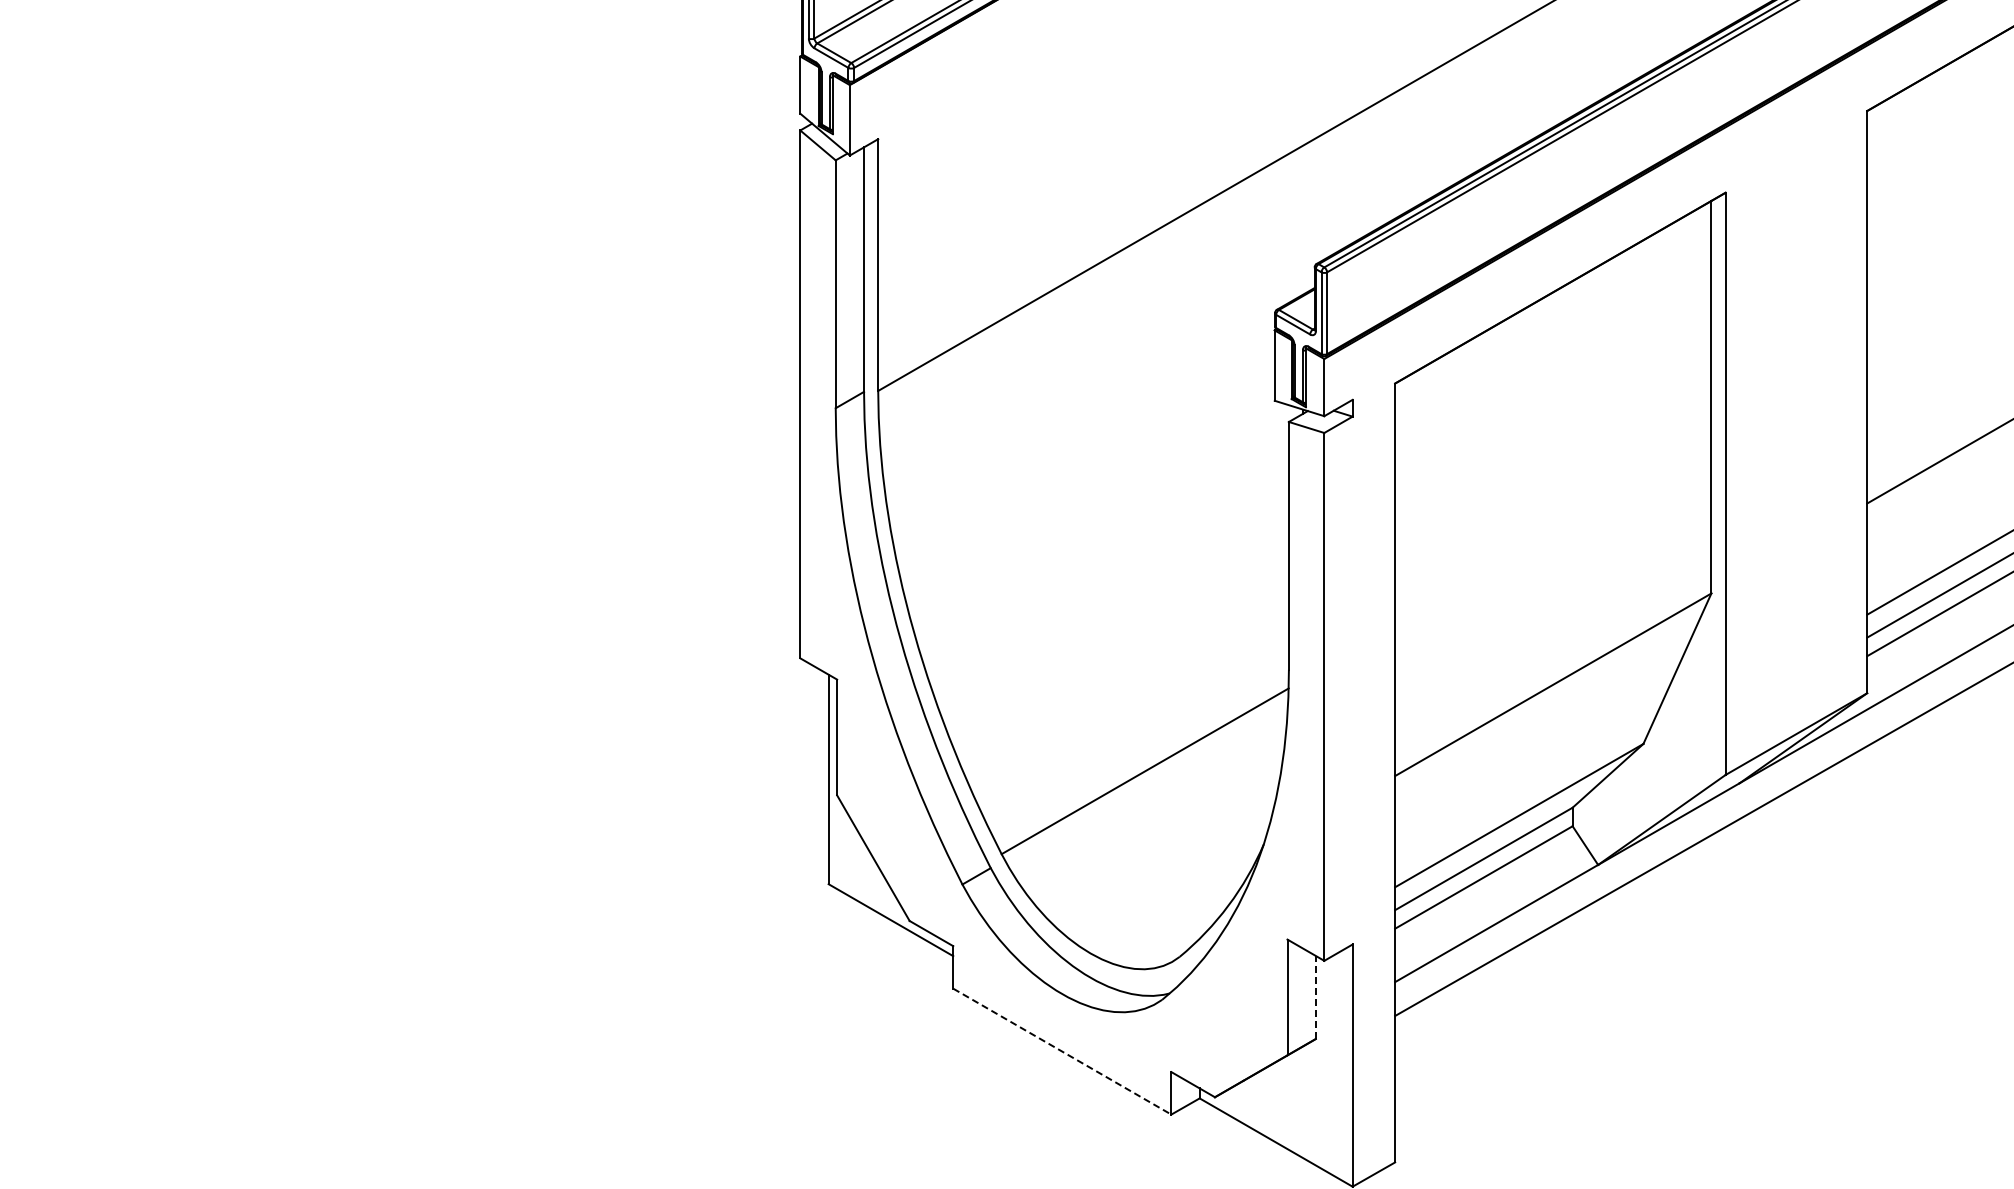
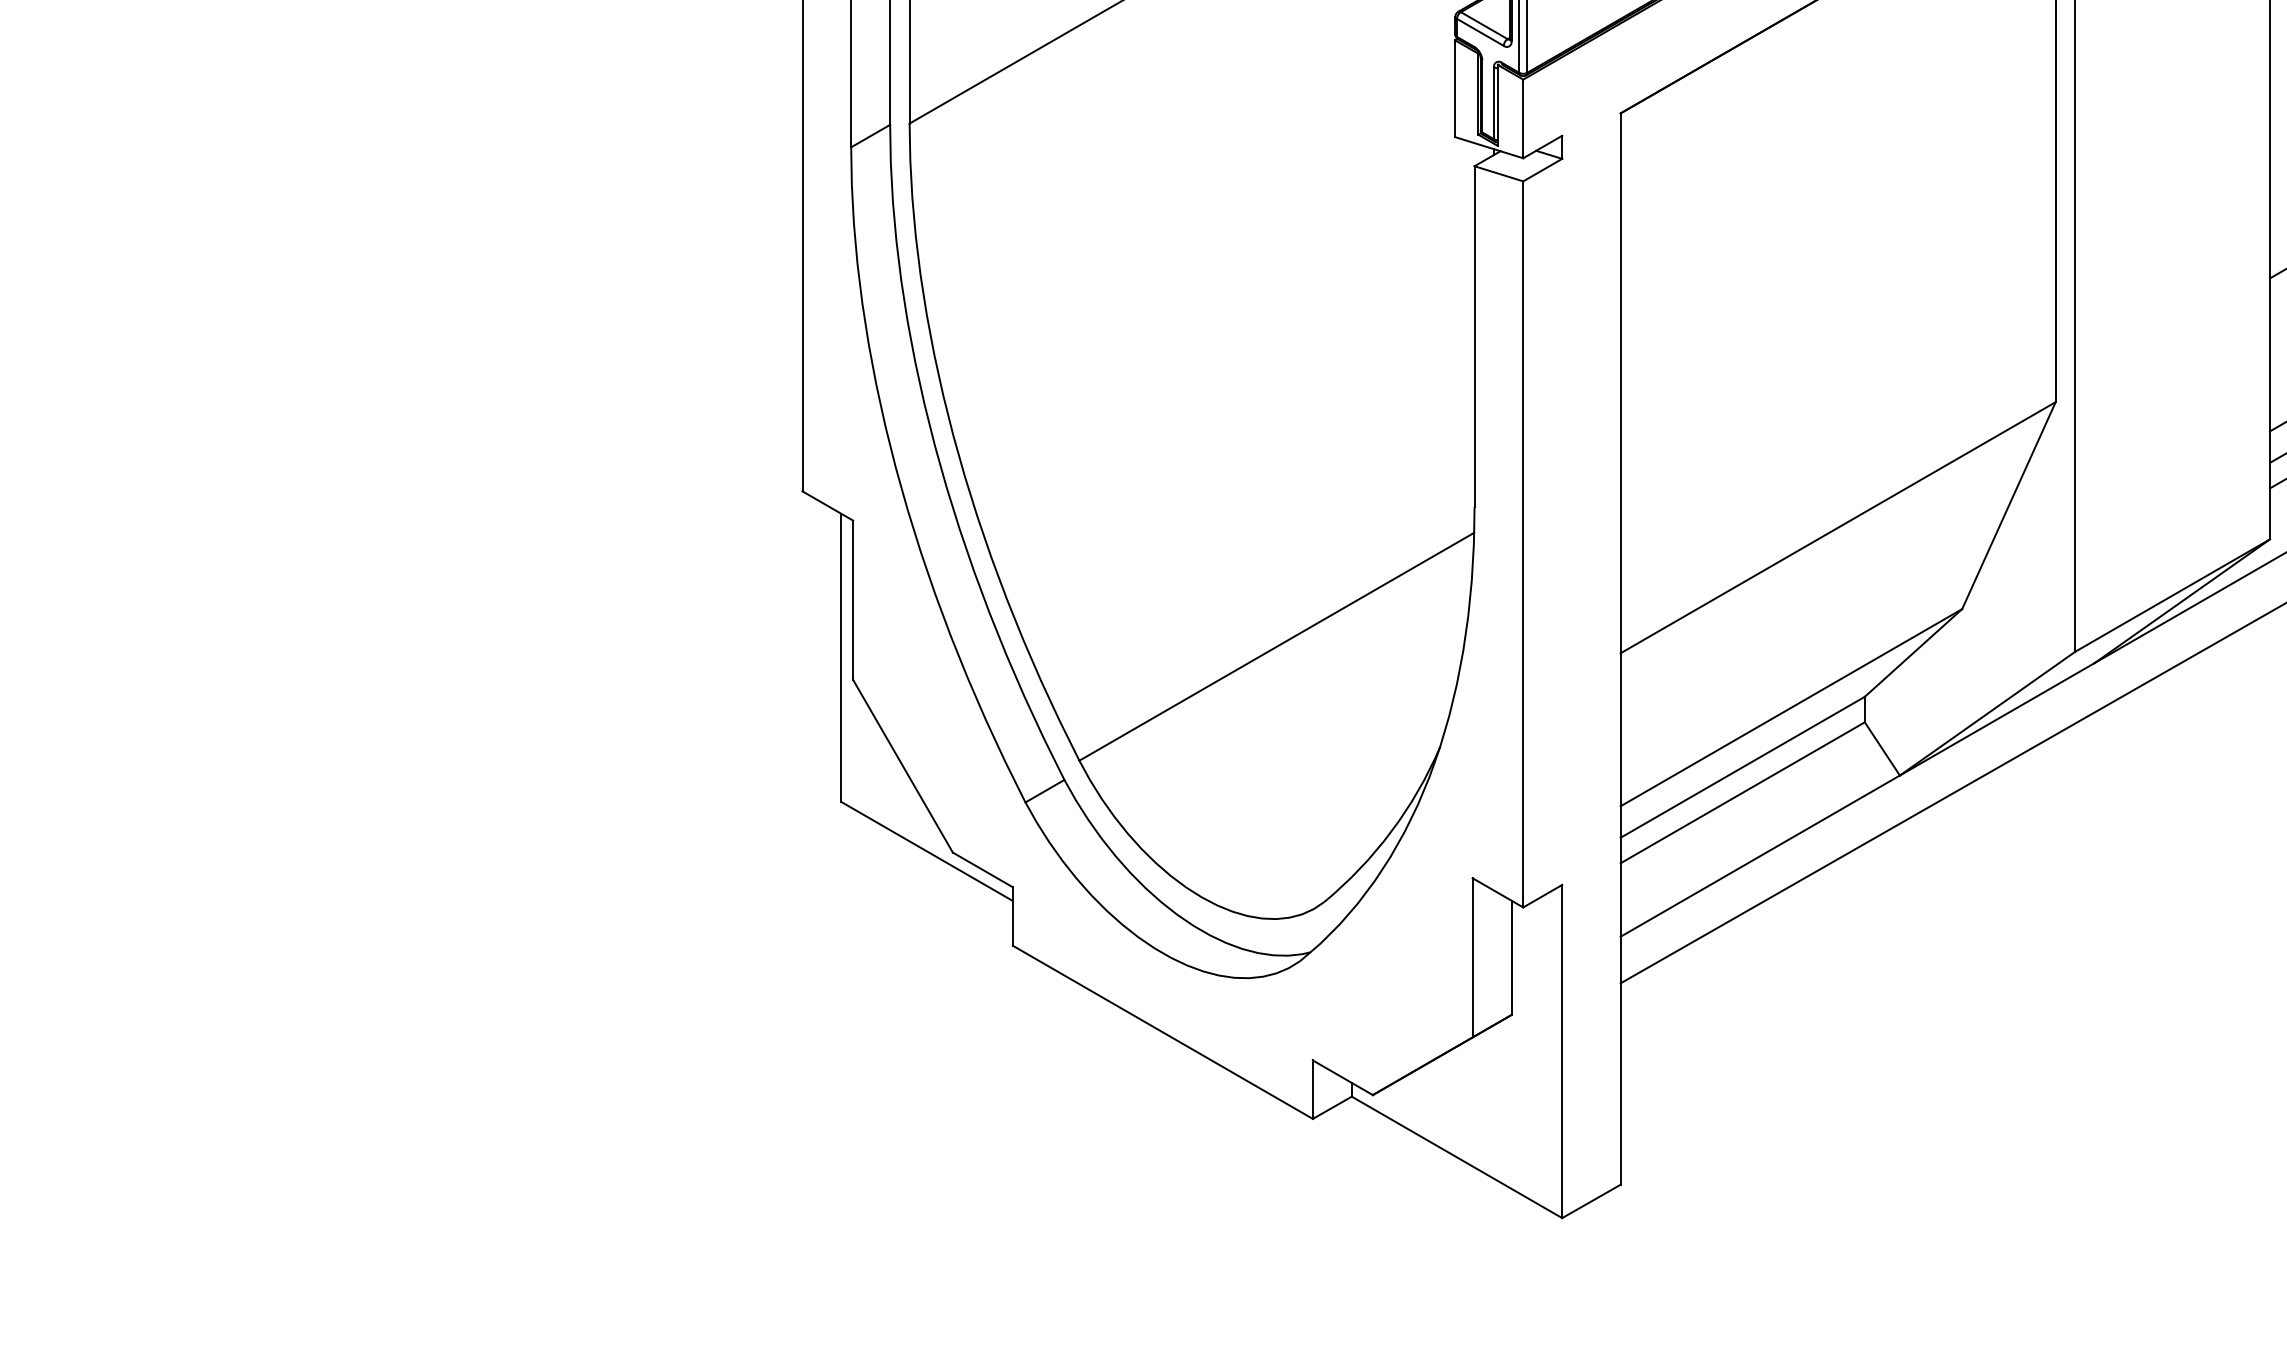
line: (1315, 997) -> (1511, 957), dashed -> solid
line: (1062, 1051) -> (1163, 1032), dashed -> solid

